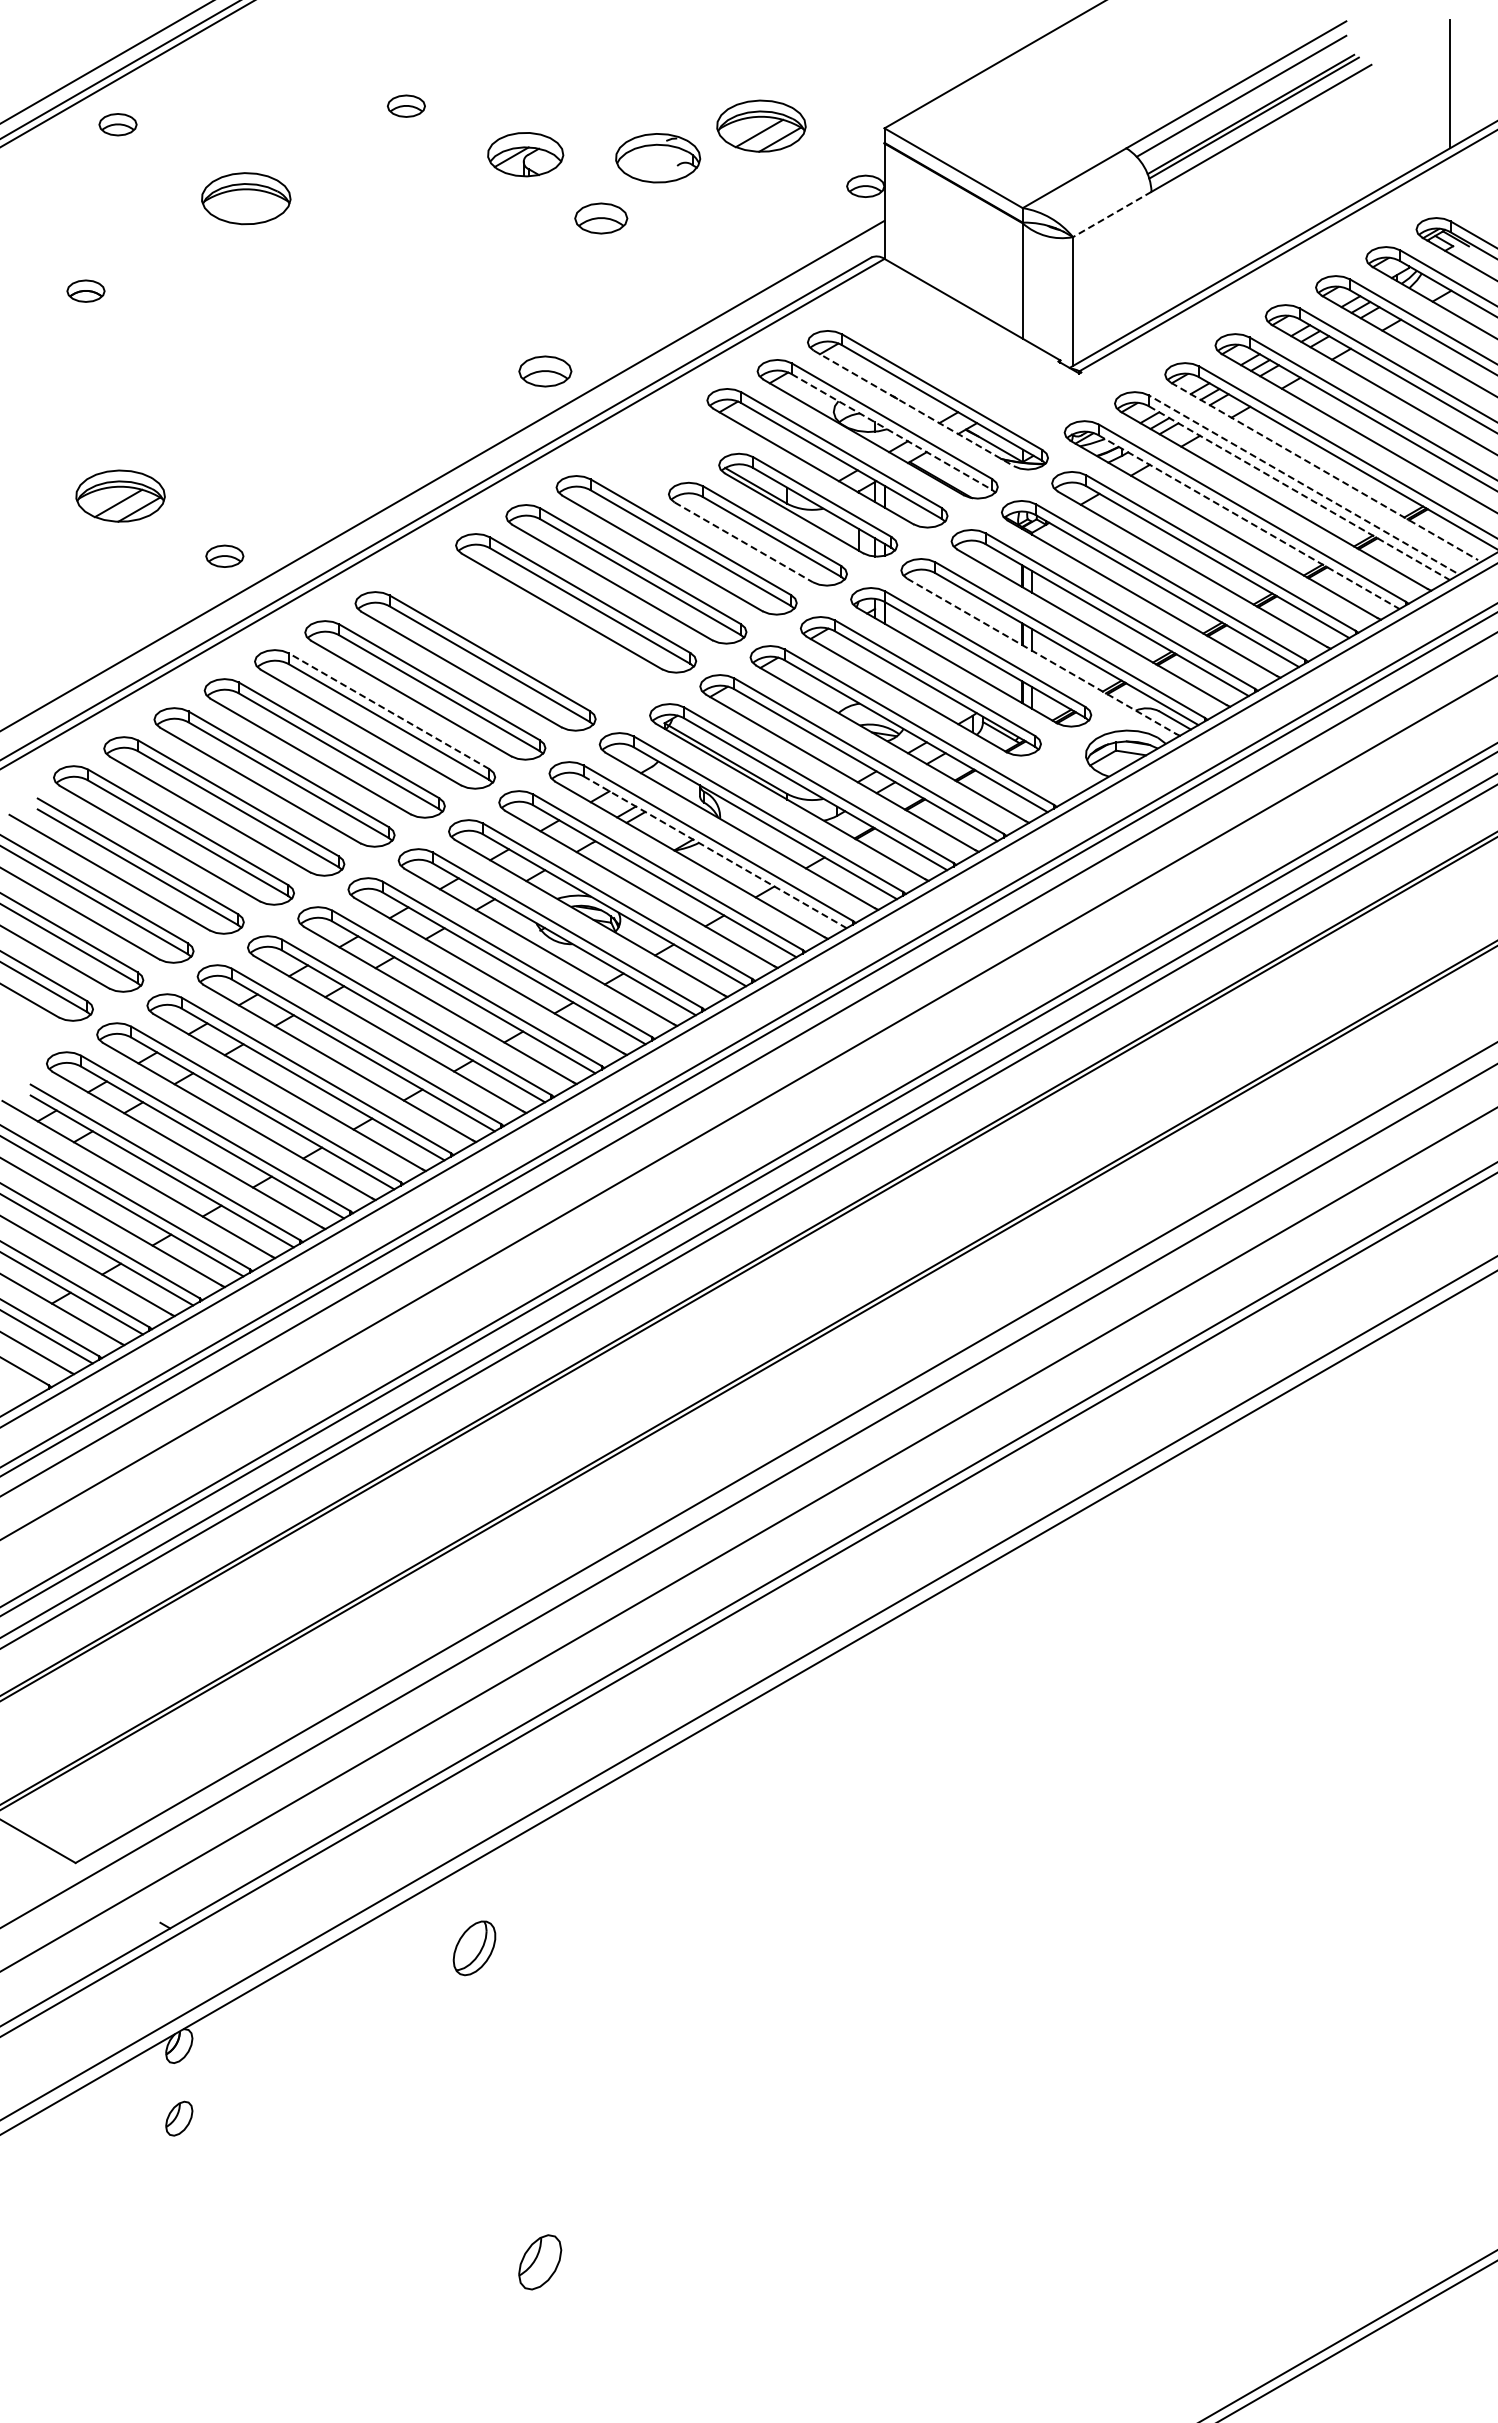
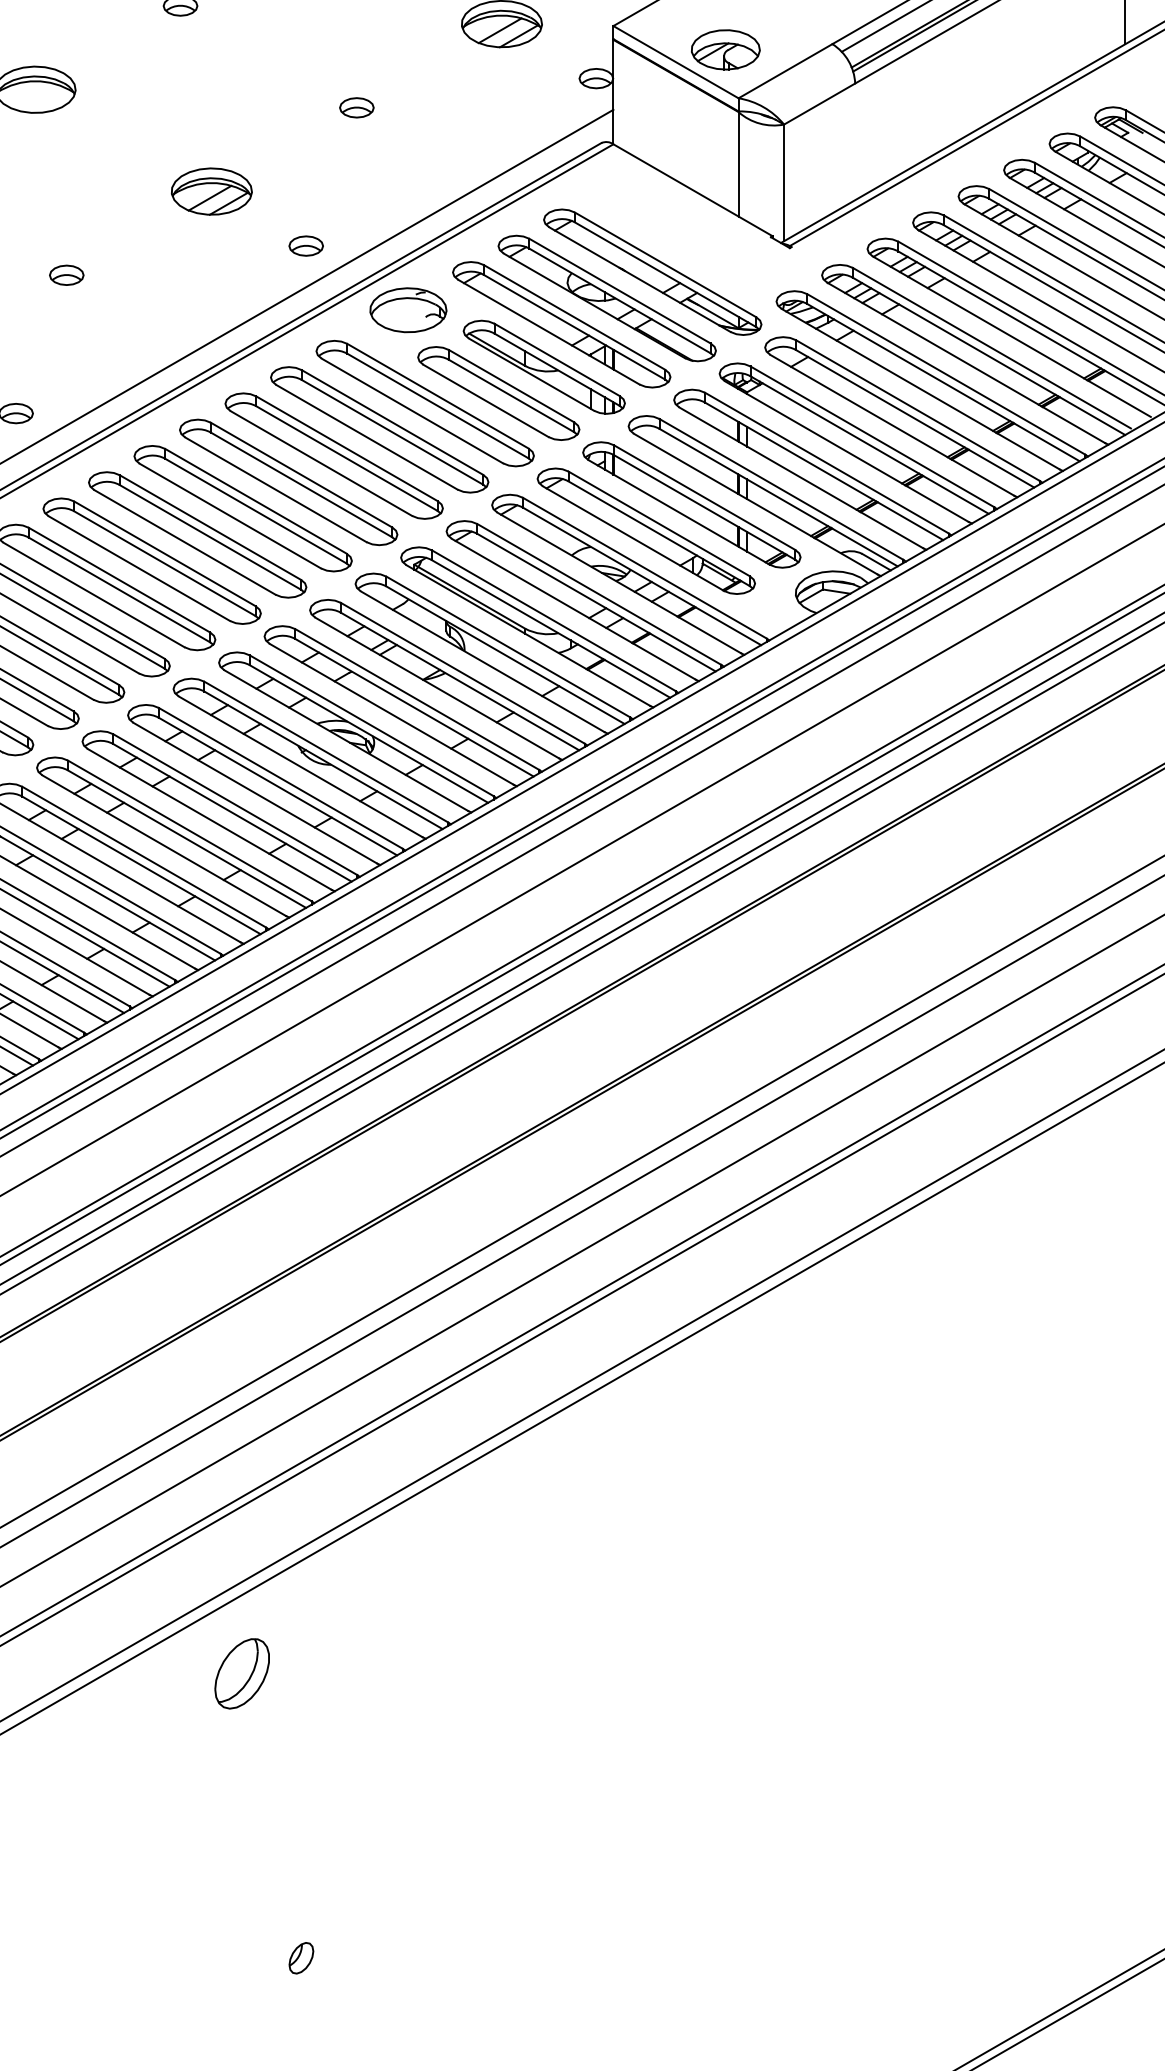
part: (525, 154) -> (725, 49), moved
part: (658, 158) -> (408, 310), moved
line: (1111, 214) -> (818, 104), dashed -> solid
part: (600, 218) -> (356, 107), size x0.71
part: (440, 310) -> (211, 190), added
part: (544, 370) -> (305, 245), size x0.71
part: (280, 403) -> (66, 275), added
line: (913, 408) -> (639, 279), dashed -> solid
line: (891, 431) -> (619, 300), dashed -> solid
line: (1325, 471) -> (1012, 336), dashed -> solid
line: (1302, 483) -> (991, 347), dashed -> solid
line: (1299, 493) -> (989, 356), dashed -> solid
line: (1249, 522) -> (943, 382), dashed -> solid
line: (743, 542) -> (485, 401), dashed -> solid
part: (525, 632) -> (288, 482), added
line: (1041, 656) -> (755, 504), dashed -> solid
line: (389, 711) -> (165, 554), dashed -> solid
line: (715, 852) -> (460, 681), dashed -> solid
part: (474, 1948) -> (242, 1674), size x1.43
part: (539, 2262) -> (301, 1958), size x0.62

